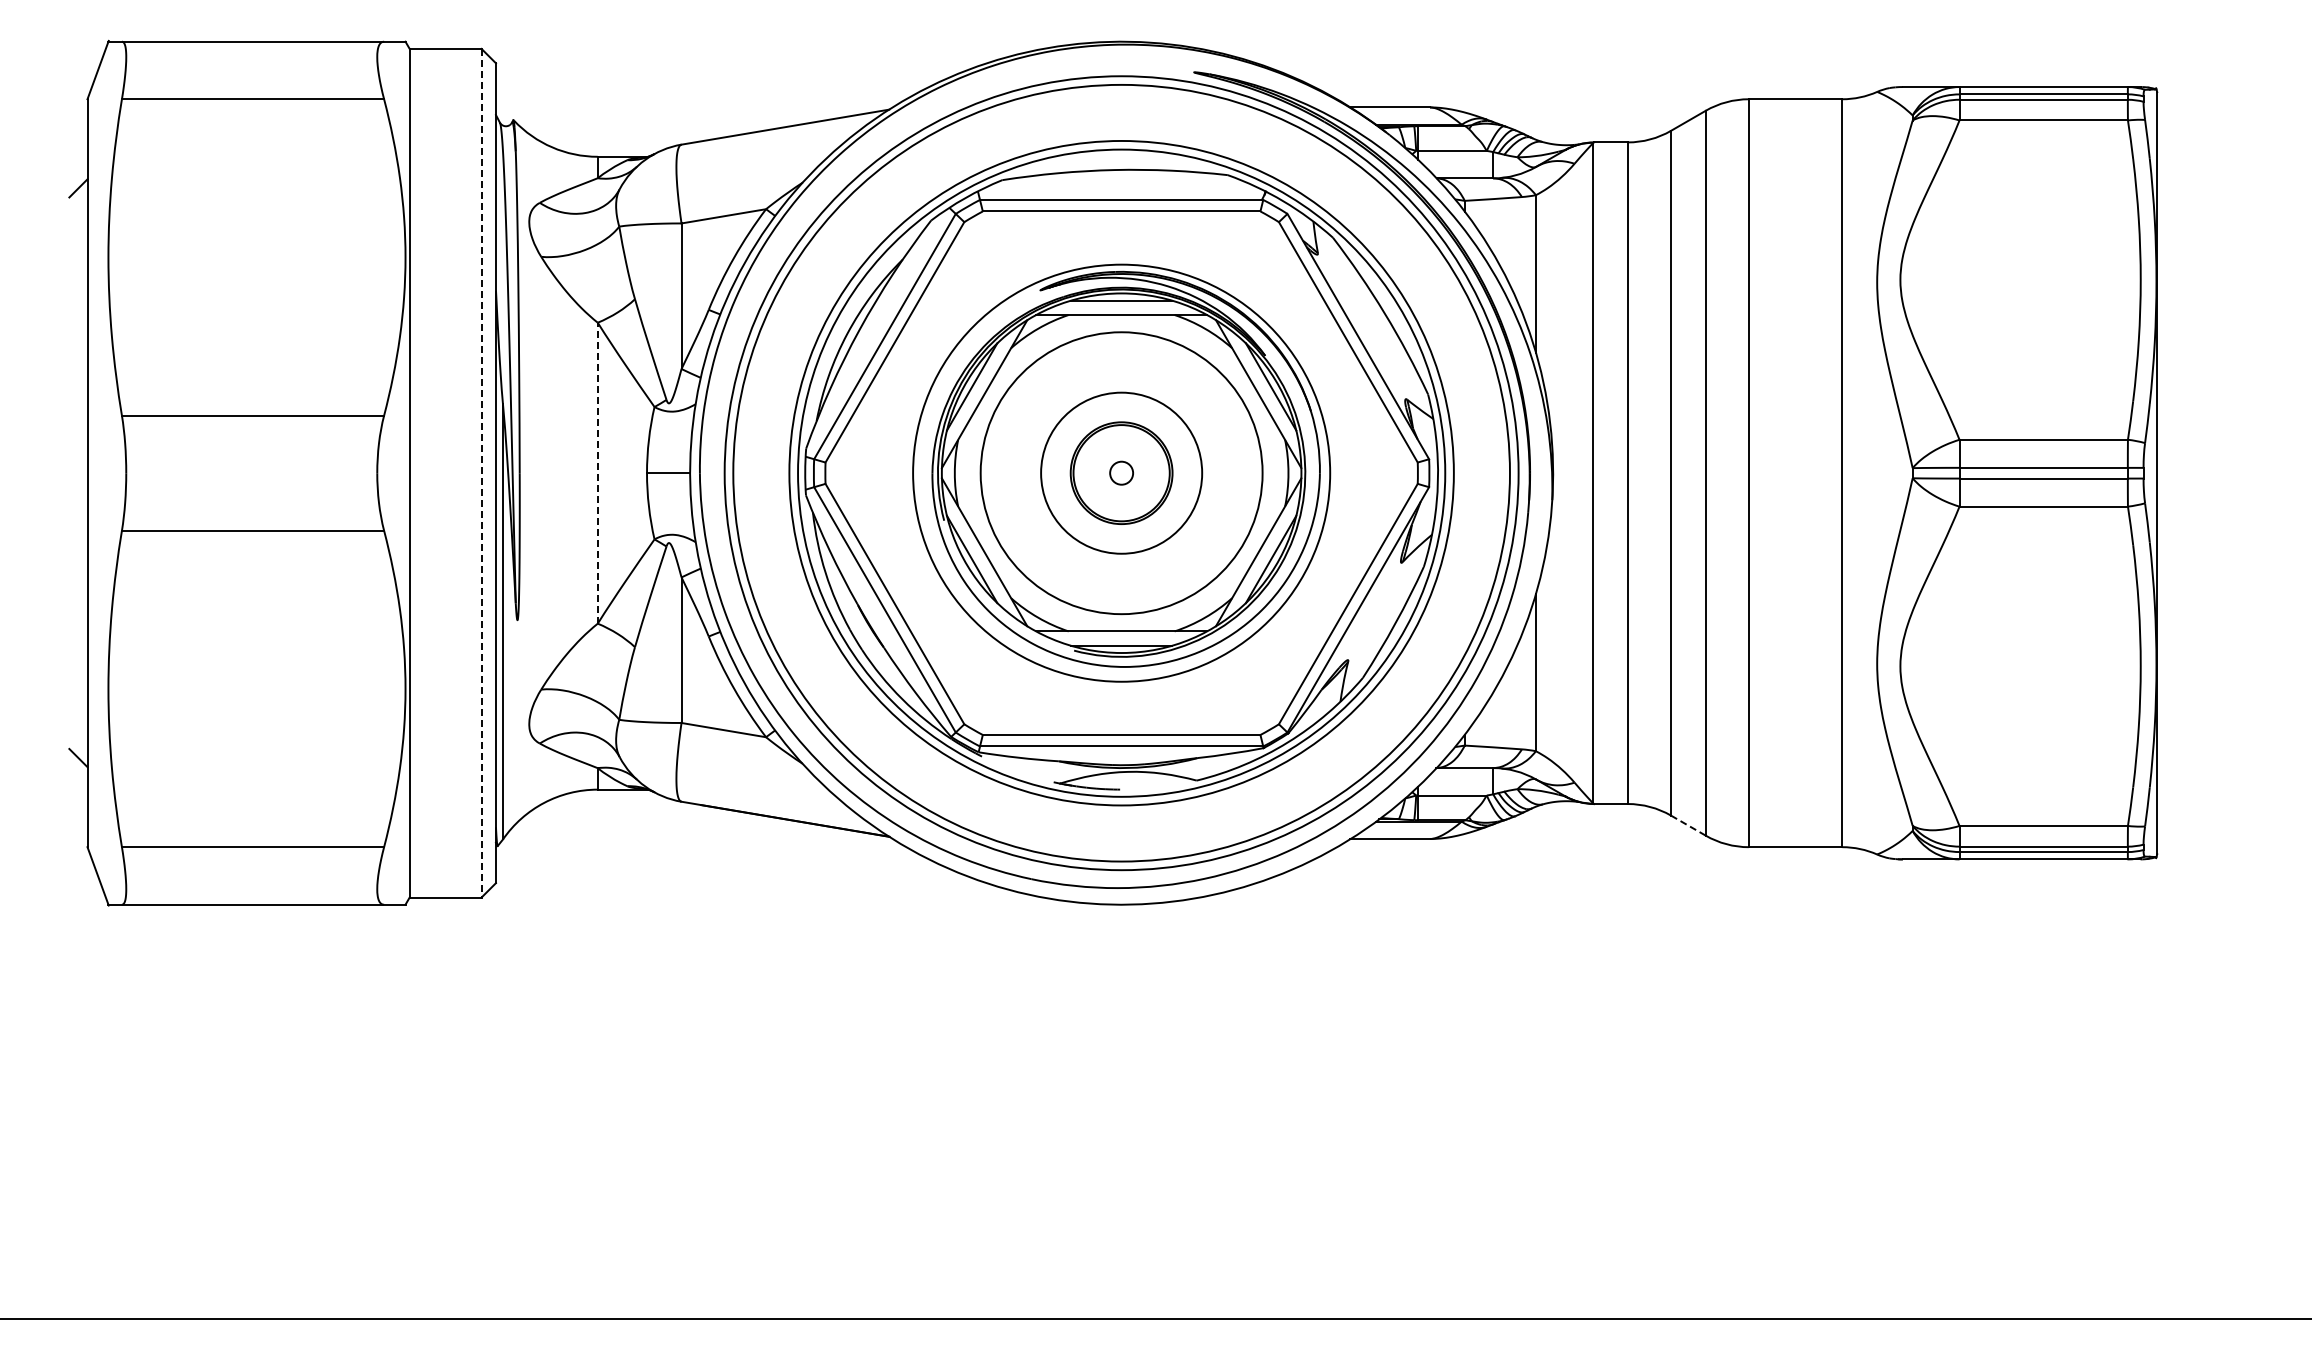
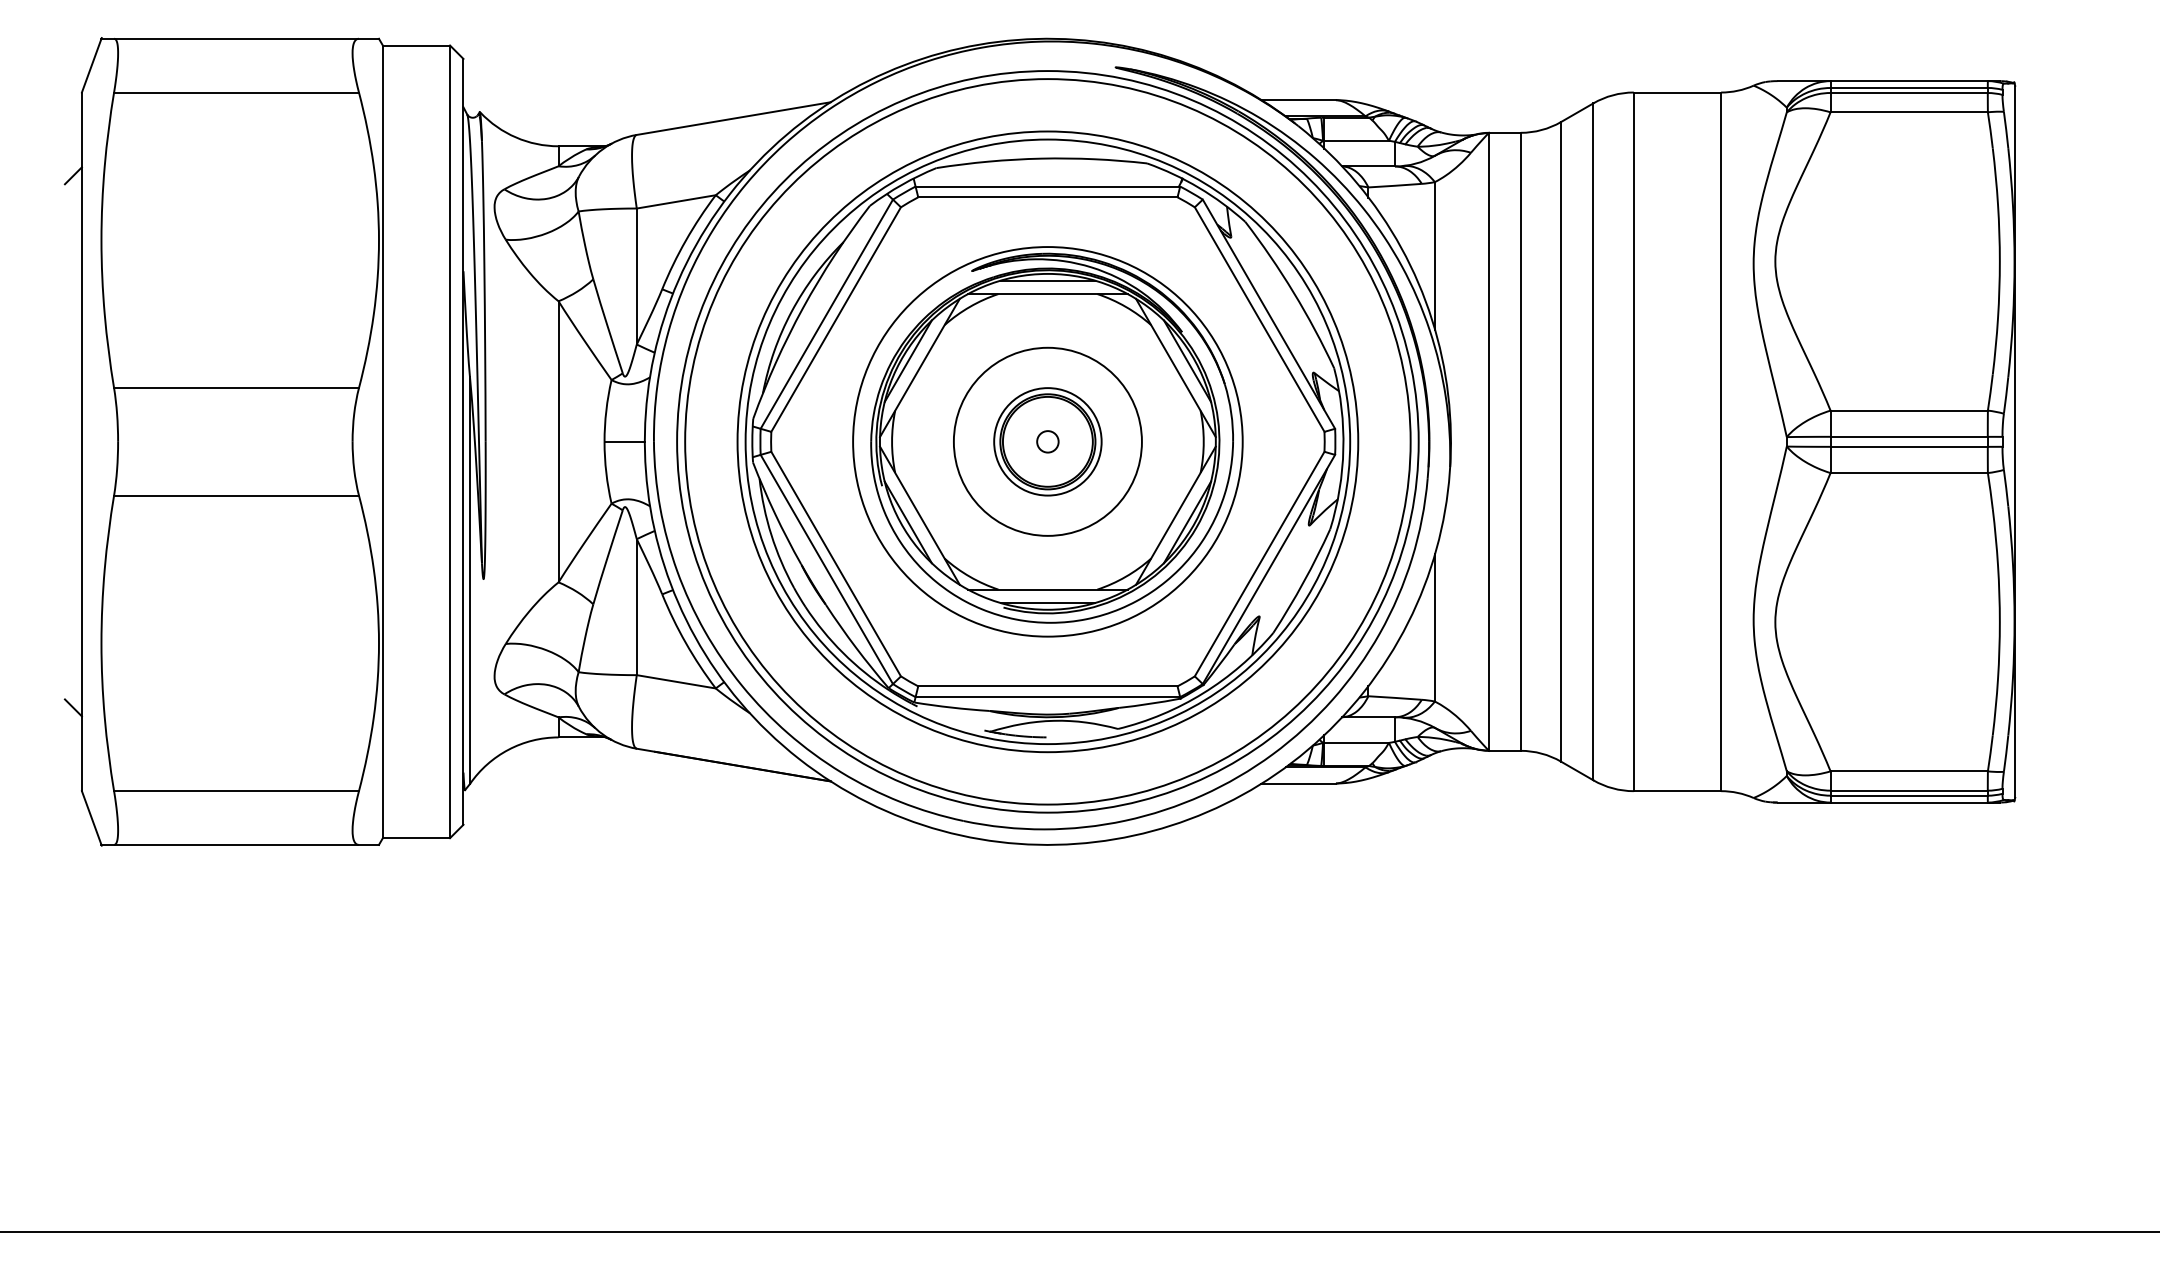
line: (597, 472) -> (558, 441), dashed -> solid
circle: (1121, 472) -> (1047, 441), size x0.71
circle: (1121, 472) -> (1047, 441), size x0.71
line: (481, 473) -> (449, 442), dashed -> solid
line: (1688, 825) -> (1577, 770), dashed -> solid

